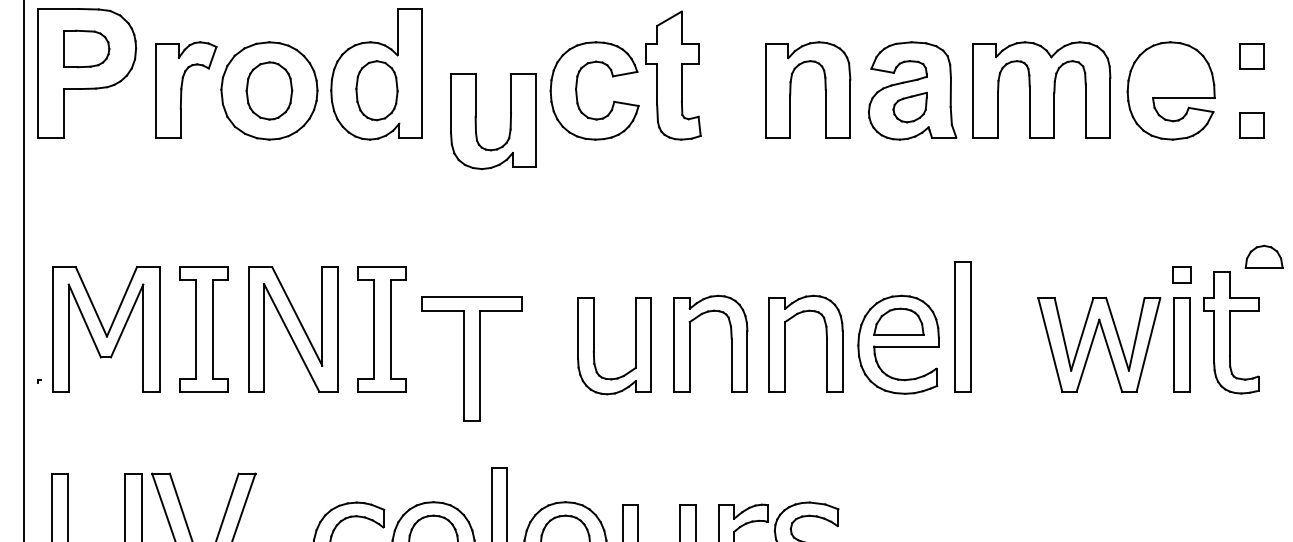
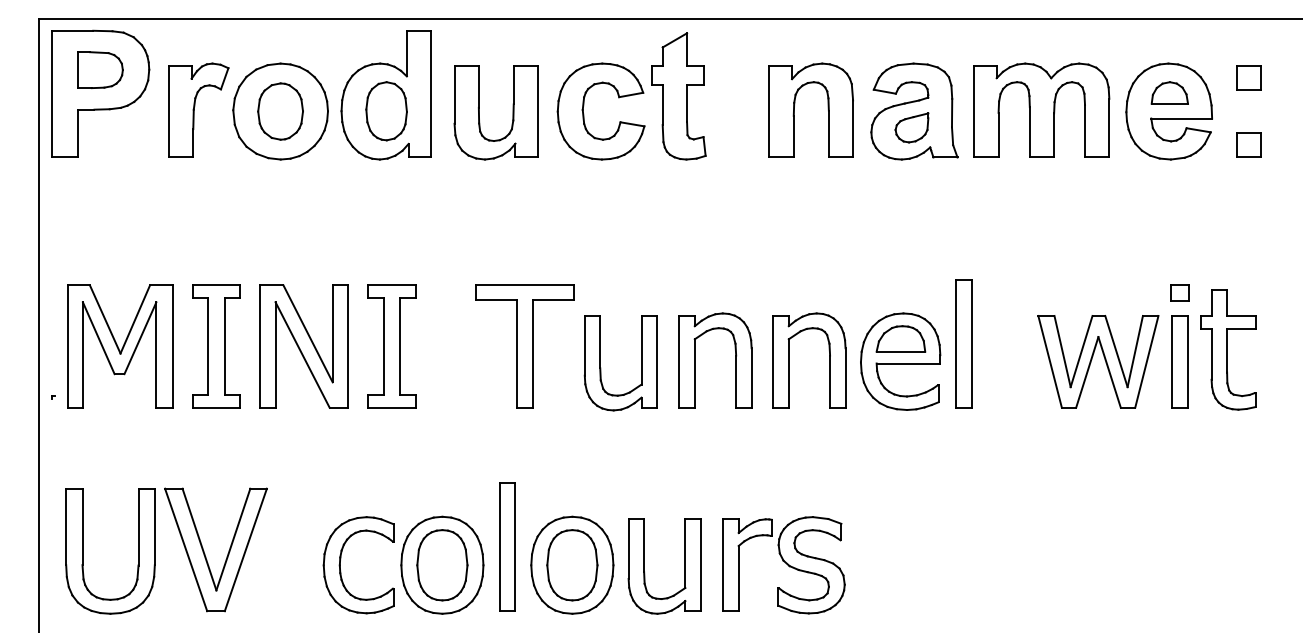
part: (476, 121) -> (479, 112), moved
part: (1263, 256) -> (1169, 92), moved
part: (471, 358) -> (524, 346), moved

